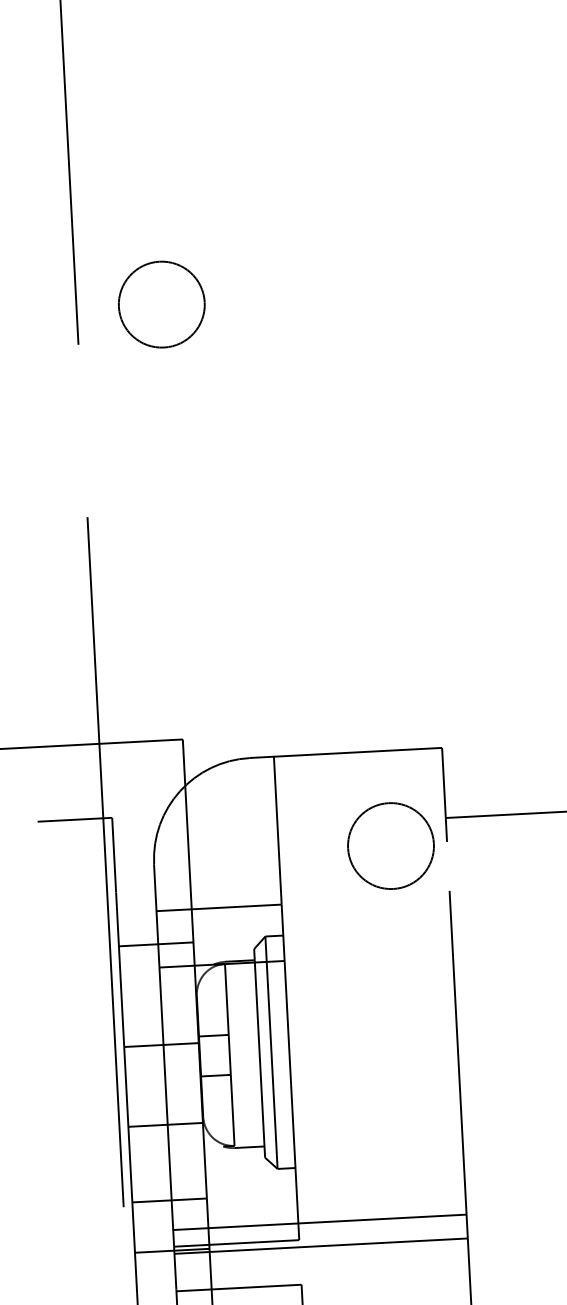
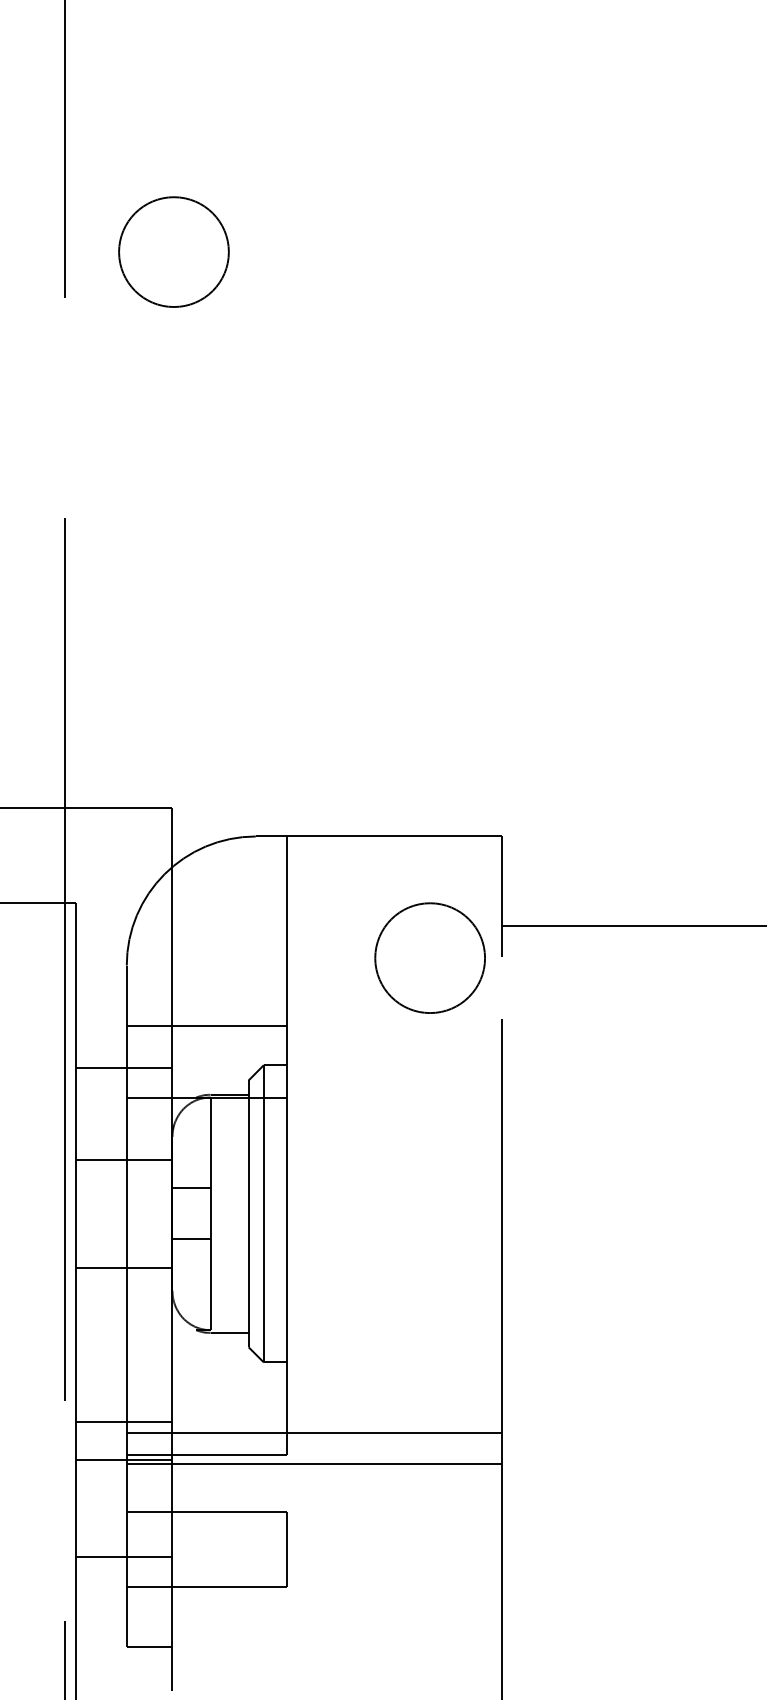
line: (161, 1044) -> (123, 1159), moved
line: (165, 1124) -> (123, 1267), moved
line: (169, 1200) -> (123, 1422), moved

